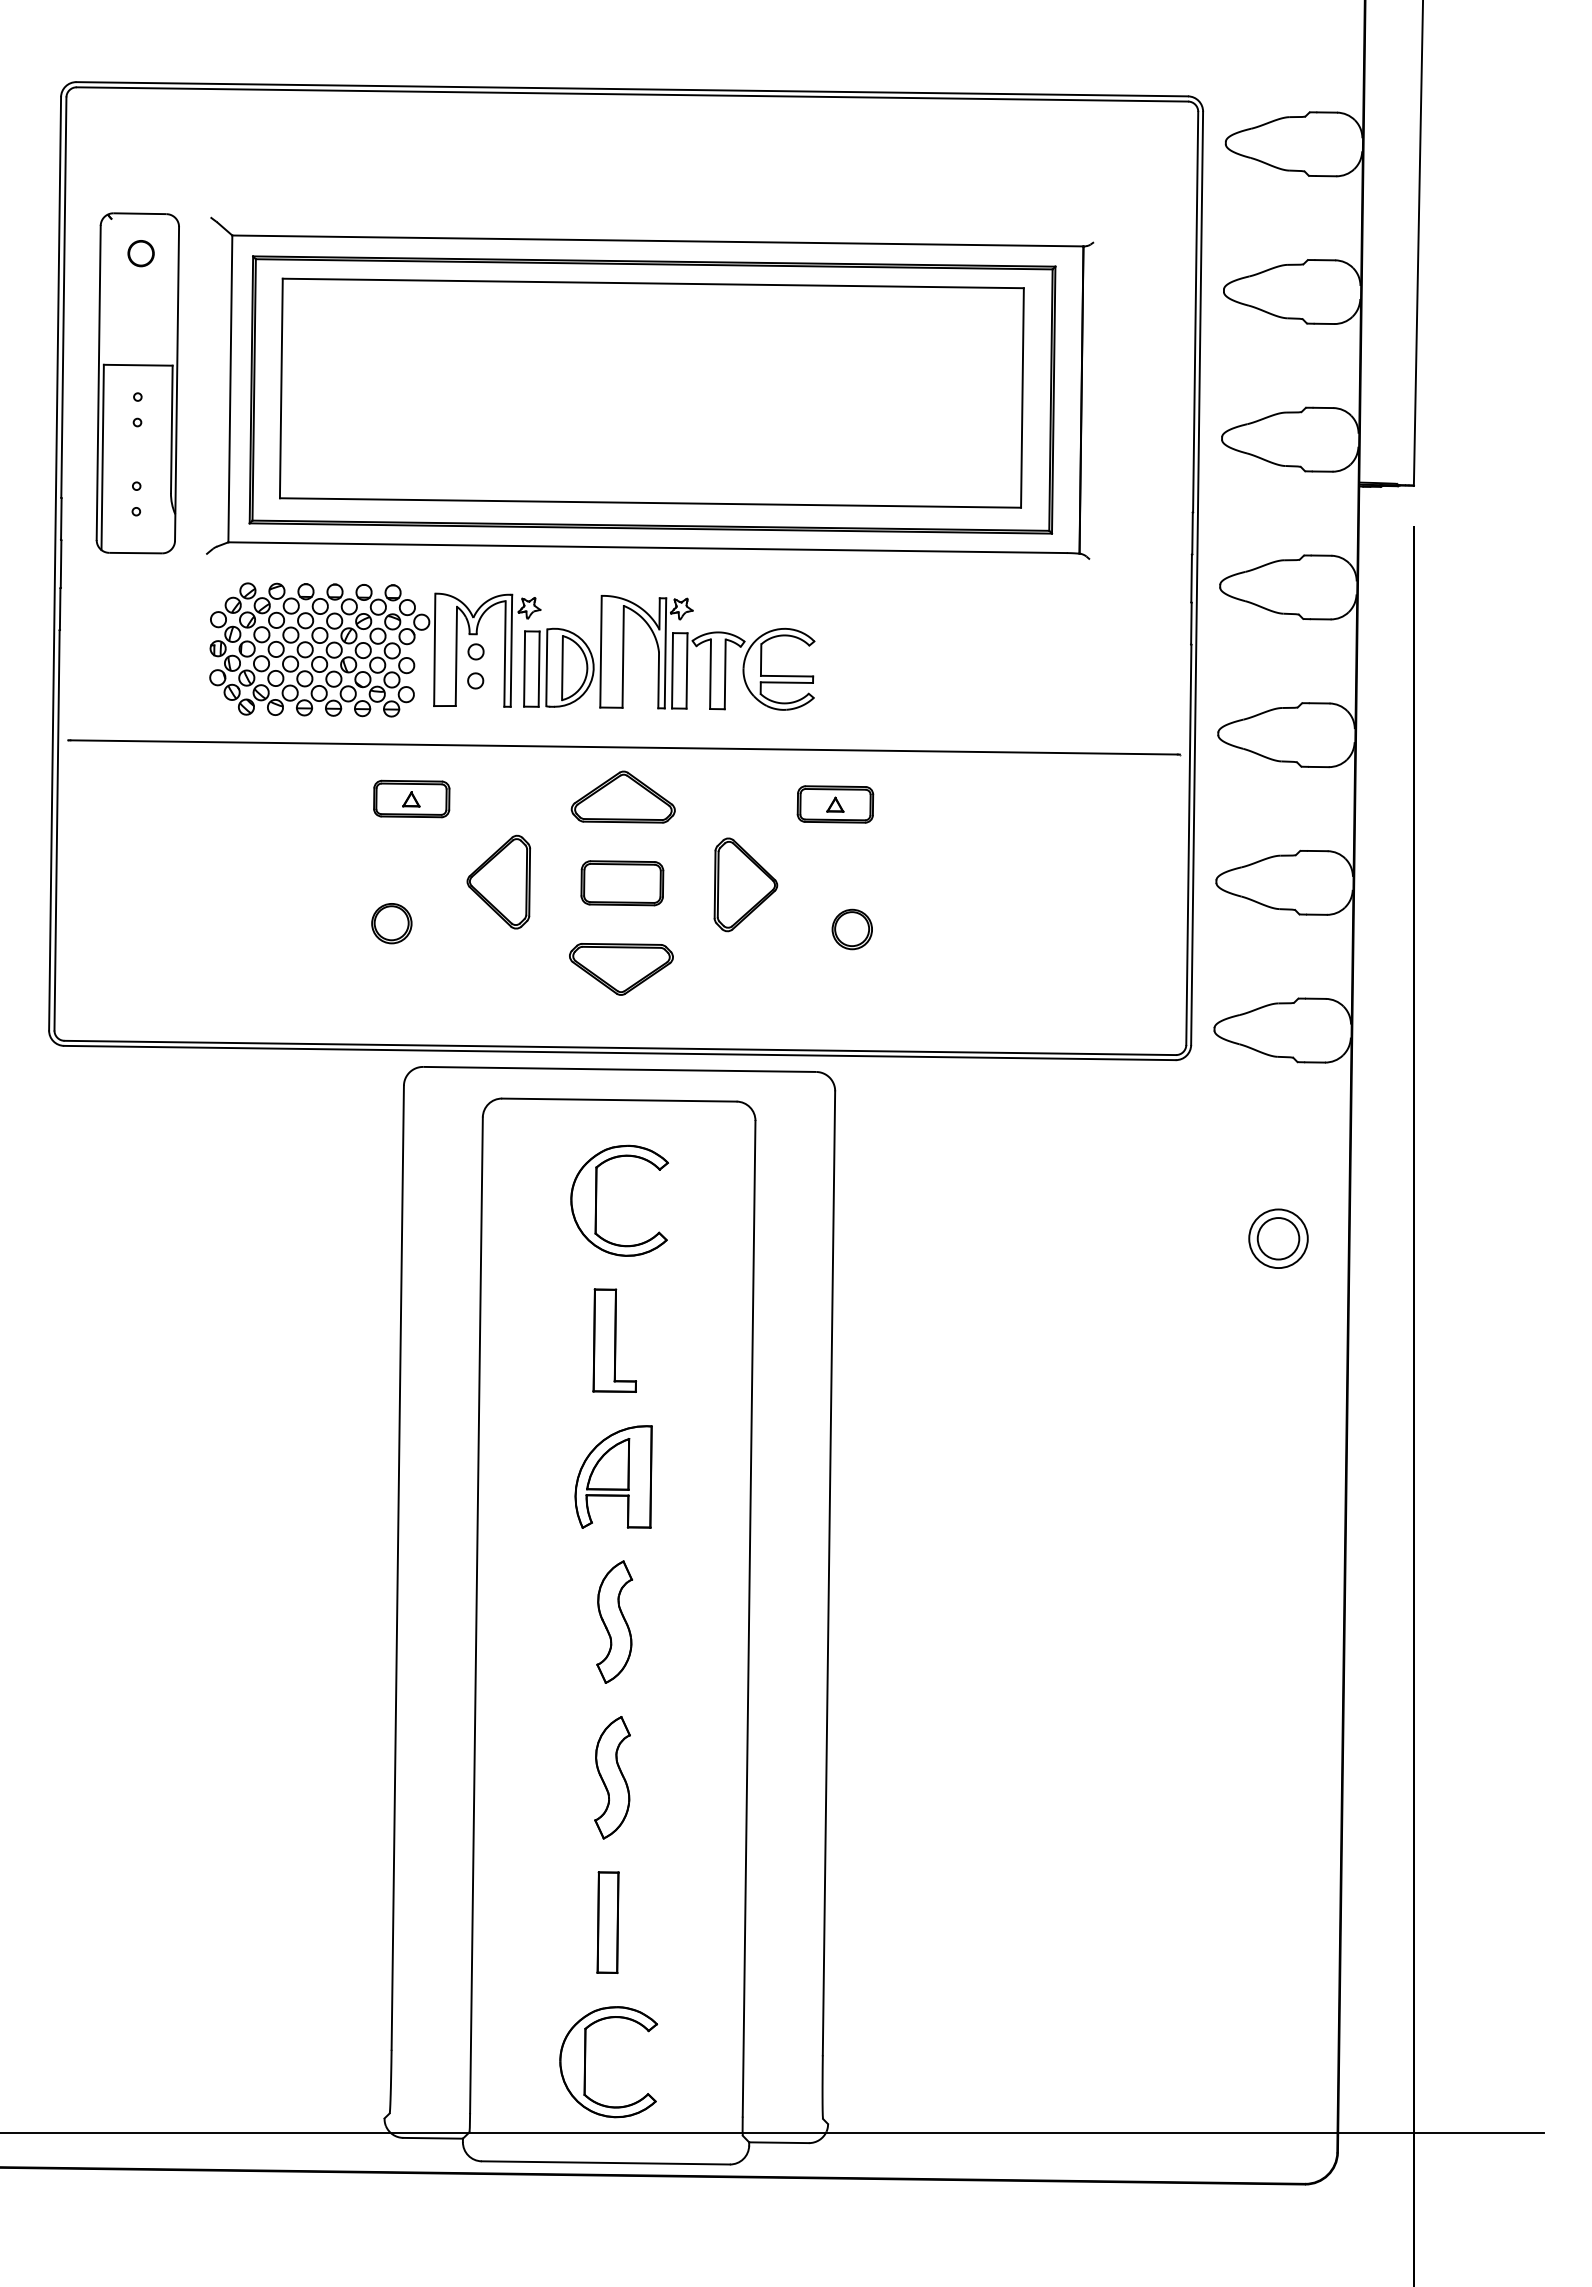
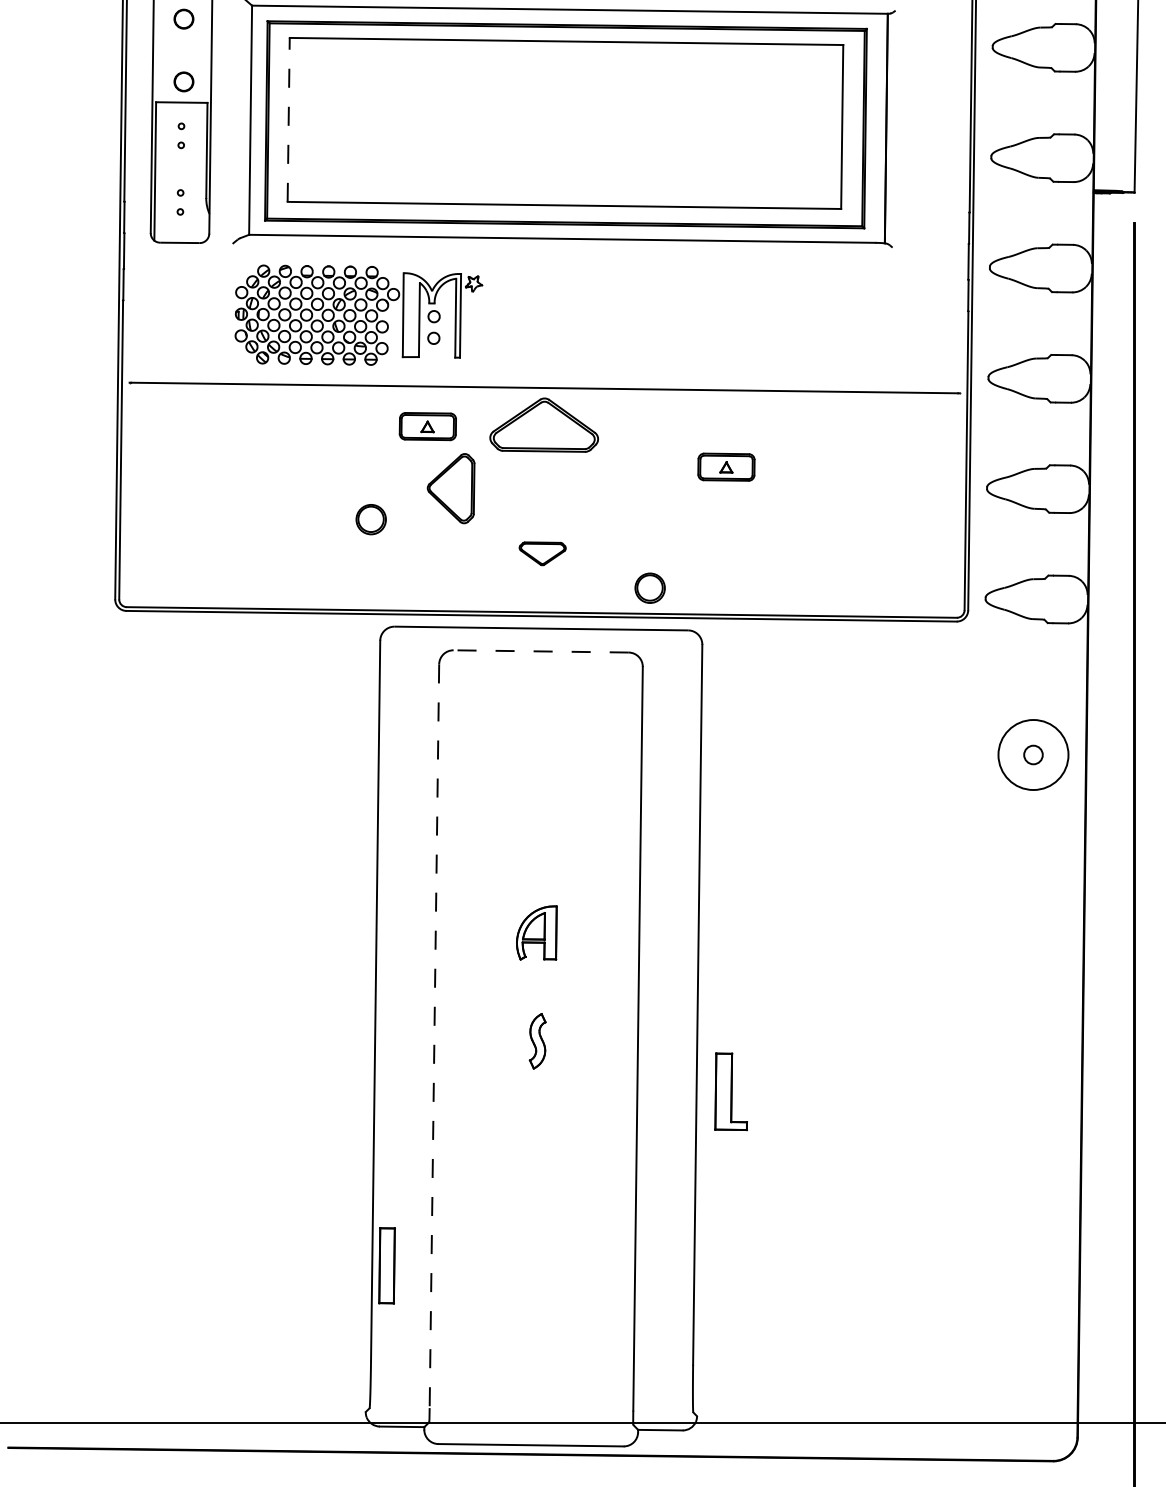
circle: (140, 337) -> (183, 81), added
line: (281, 388) -> (288, 119), solid -> dashed
part: (669, 652) -> (578, 317), removed
part: (622, 796) -> (543, 424), size x1.4
part: (411, 798) -> (427, 426), moved
part: (835, 804) -> (726, 467), moved
part: (622, 883) -> (543, 489), removed
part: (745, 884) -> (635, 490), removed
part: (851, 929) -> (649, 588), moved
part: (621, 969) -> (542, 553), size x0.6
line: (618, 1100) -> (540, 651), solid -> dashed
part: (597, 1197) -> (524, 724), removed
circle: (1278, 1238) -> (1033, 754), size x0.6
circle: (1278, 1238) -> (1033, 754), size x1.6
part: (614, 1340) -> (730, 1091), moved
part: (613, 1476) -> (536, 932), size x0.7
line: (476, 1615) -> (434, 1036), solid -> dashed
part: (614, 1621) -> (537, 1040), size x0.6
part: (612, 1777) -> (536, 1157), removed
part: (607, 1922) -> (386, 1265), moved
part: (586, 2057) -> (516, 1366), removed

